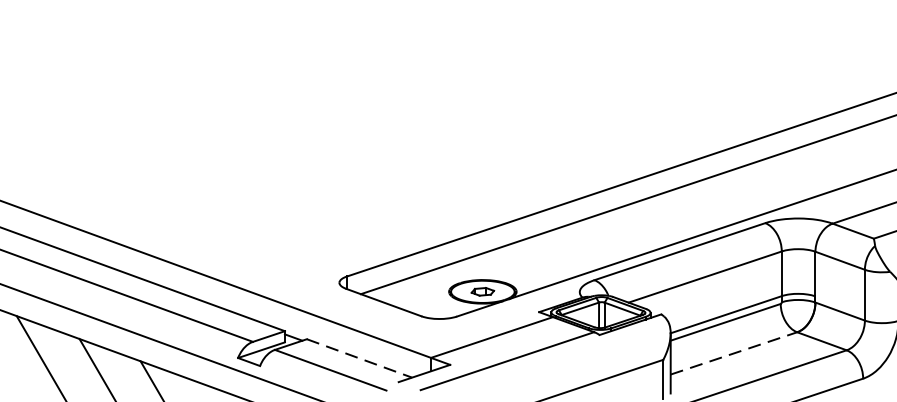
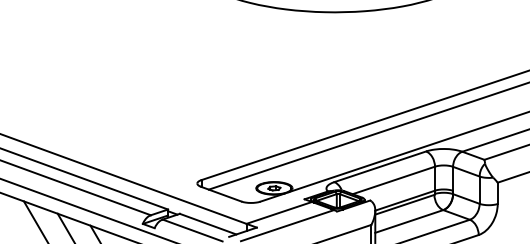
line: (734, 353) -> (409, 221), dashed -> solid
line: (360, 359) -> (208, 224), dashed -> solid

